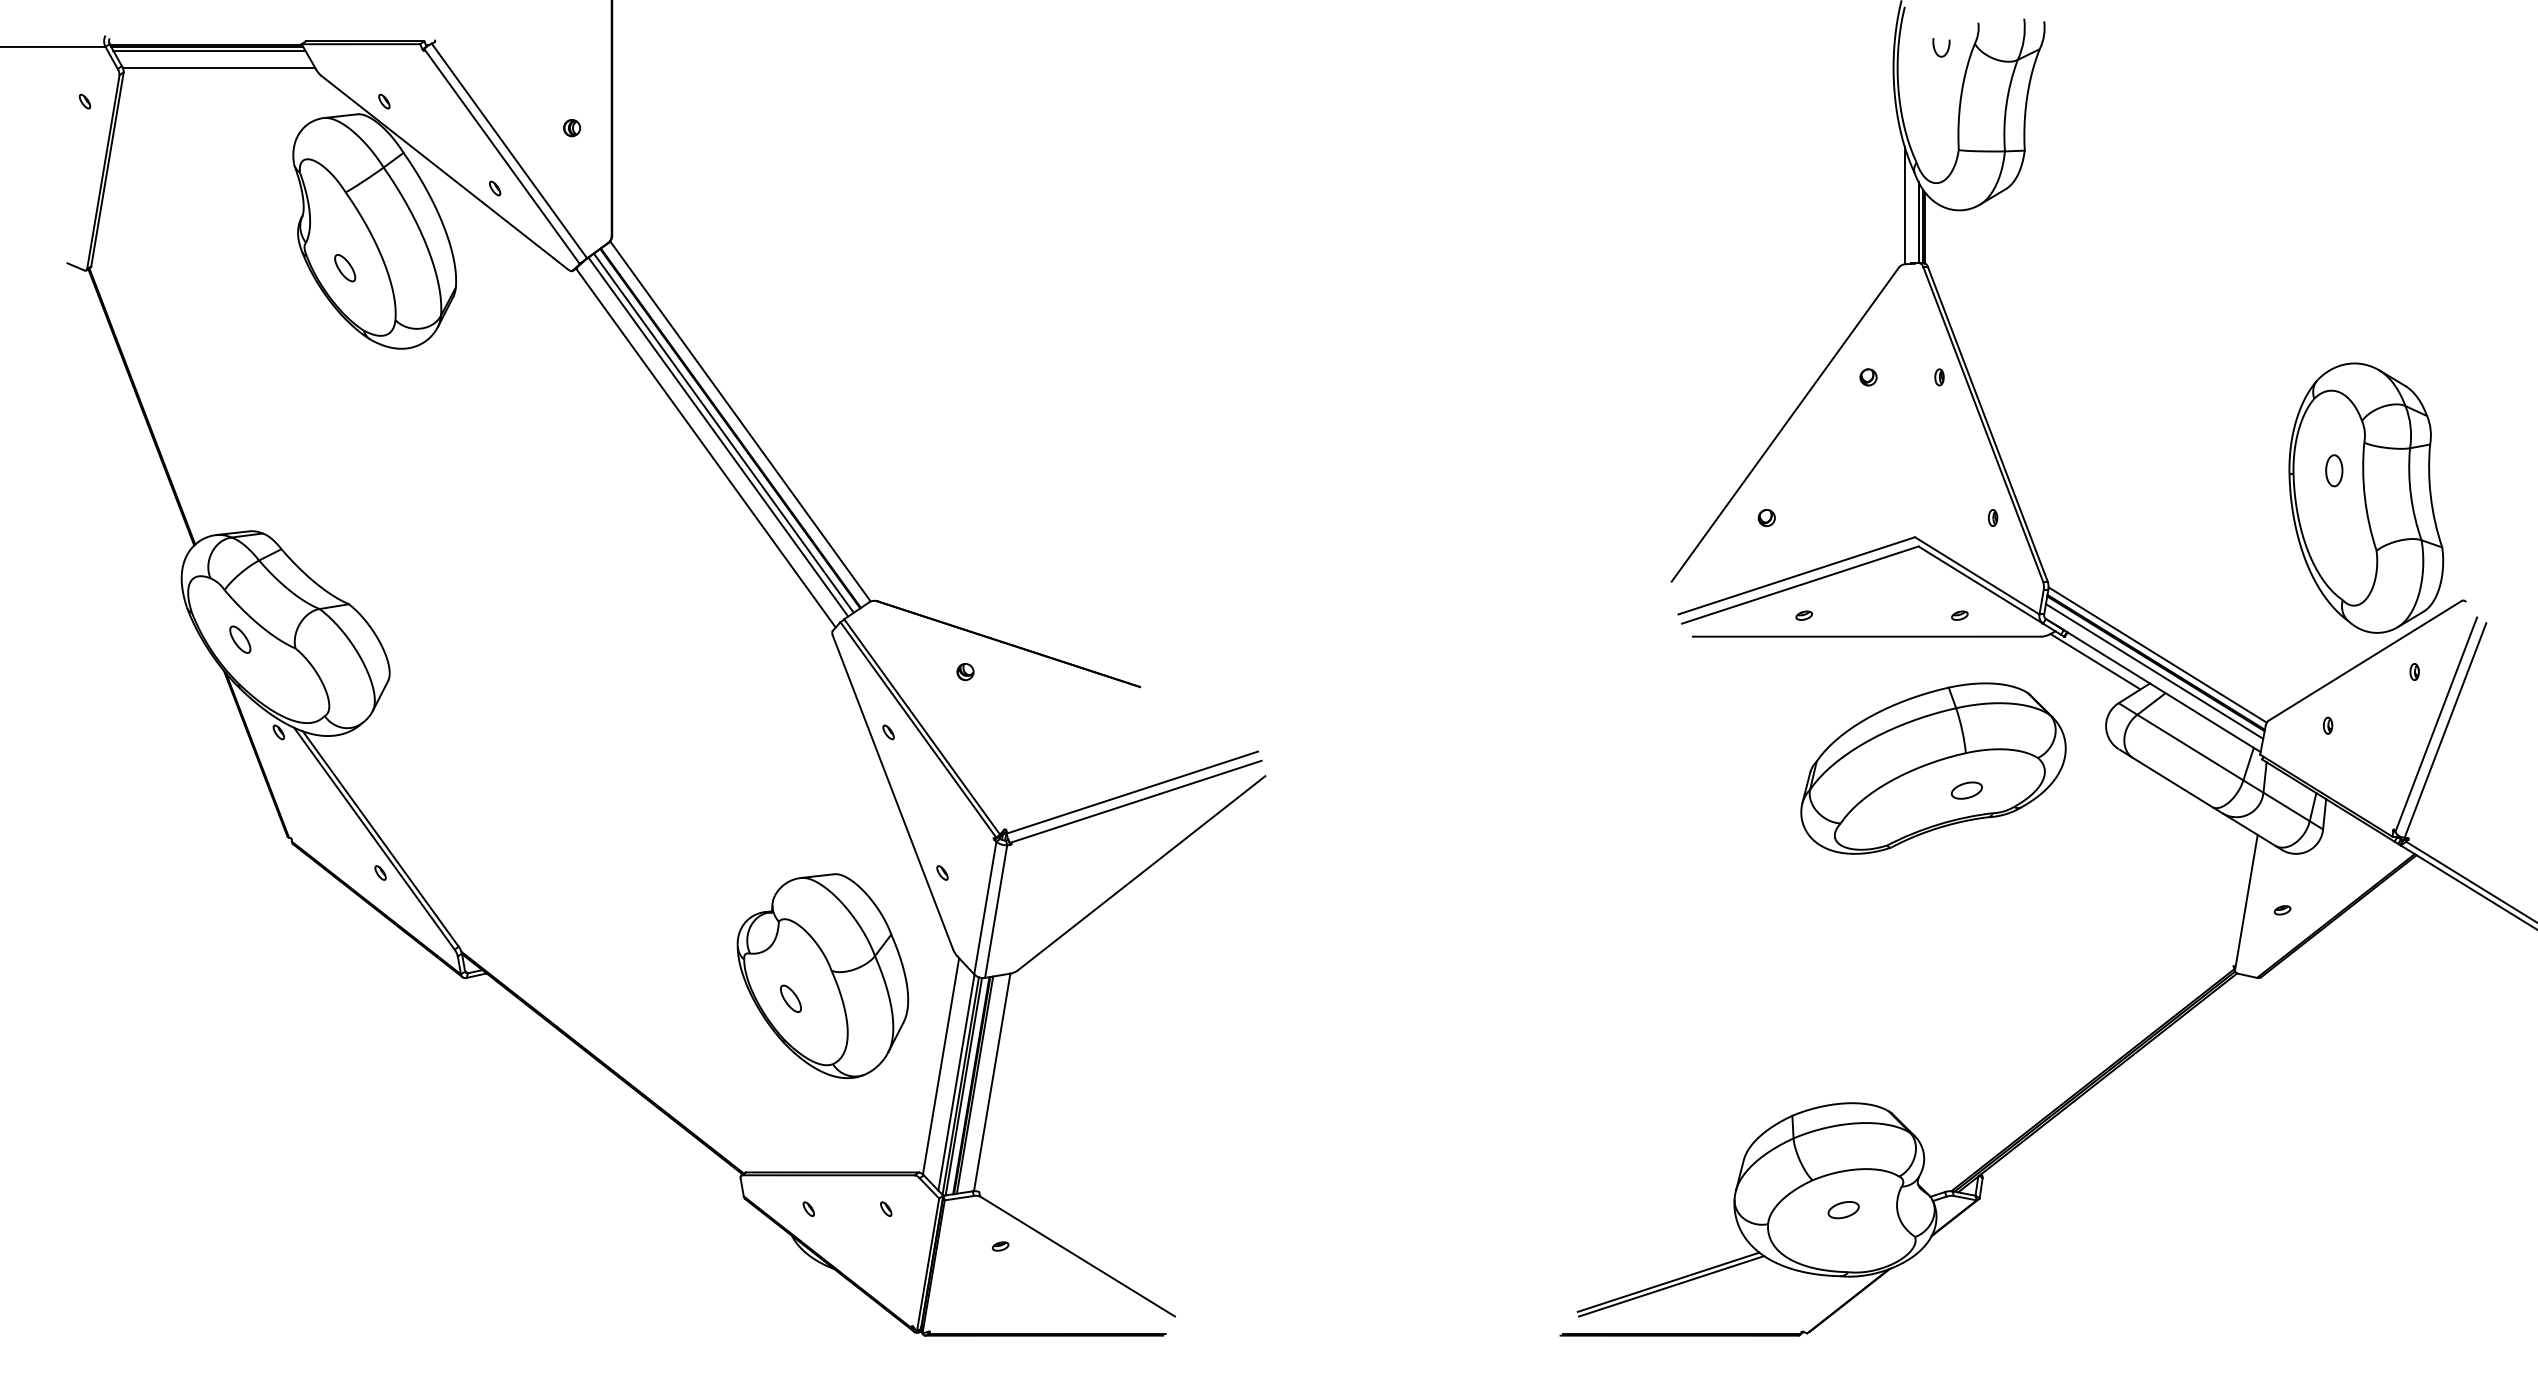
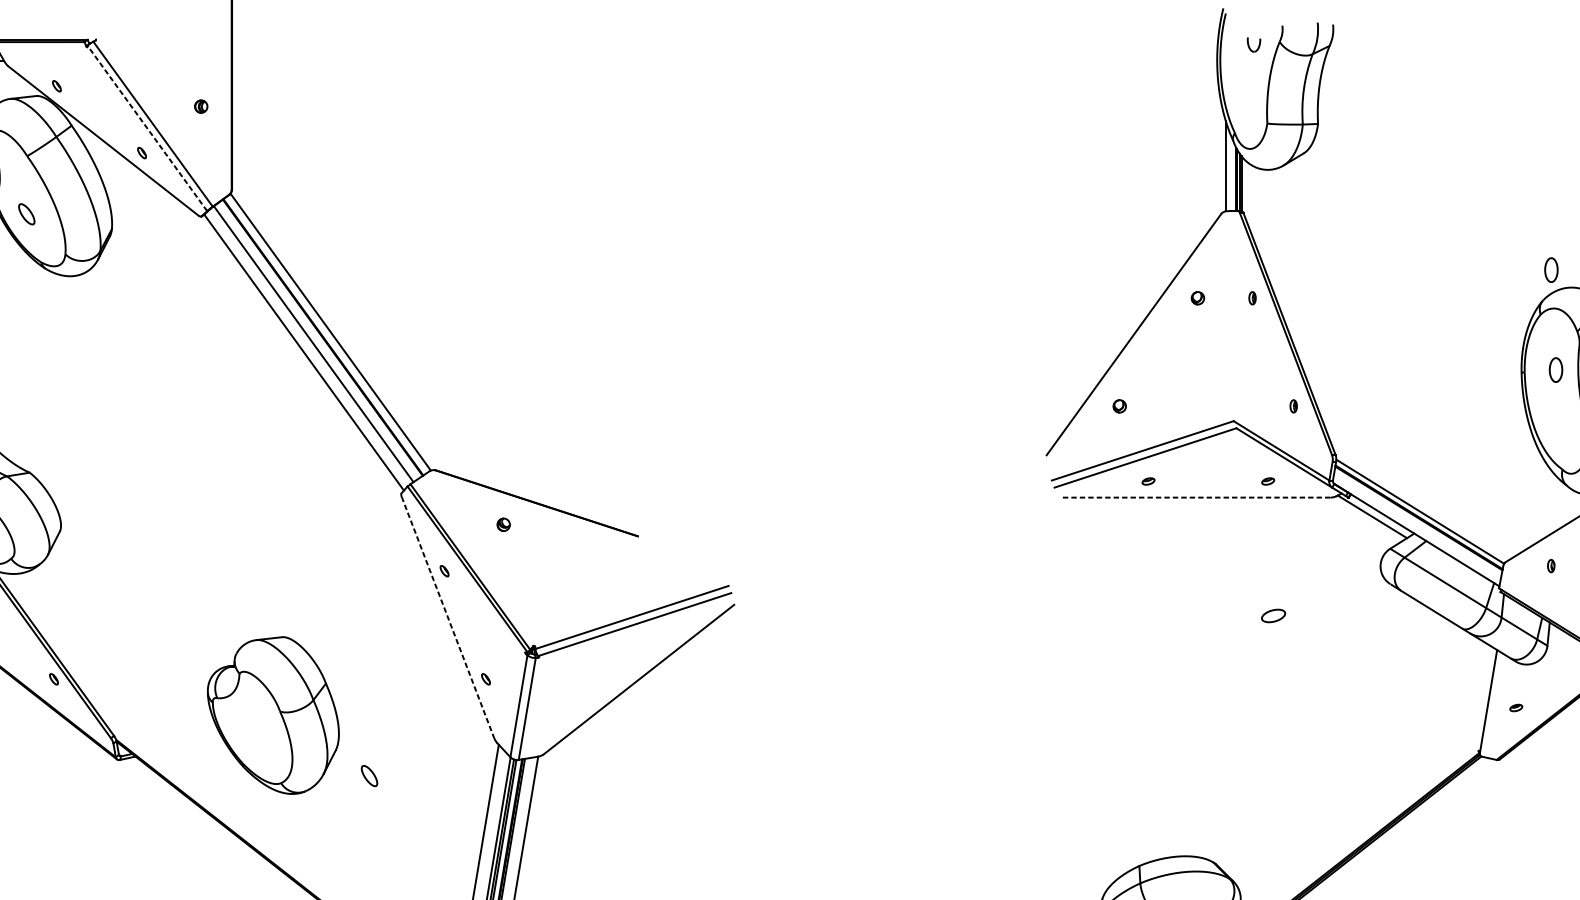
line: (501, 156) -> (146, 128), solid -> dashed
part: (2328, 340) -> (1551, 269), added
line: (723, 432) -> (317, 340), removed
line: (1867, 636) -> (1197, 497), solid -> dashed
line: (2154, 671) -> (1417, 524), removed
part: (1933, 768) -> (1247, 598), removed
line: (893, 792) -> (448, 617), solid -> dashed
part: (822, 976) -> (273, 715), moved

